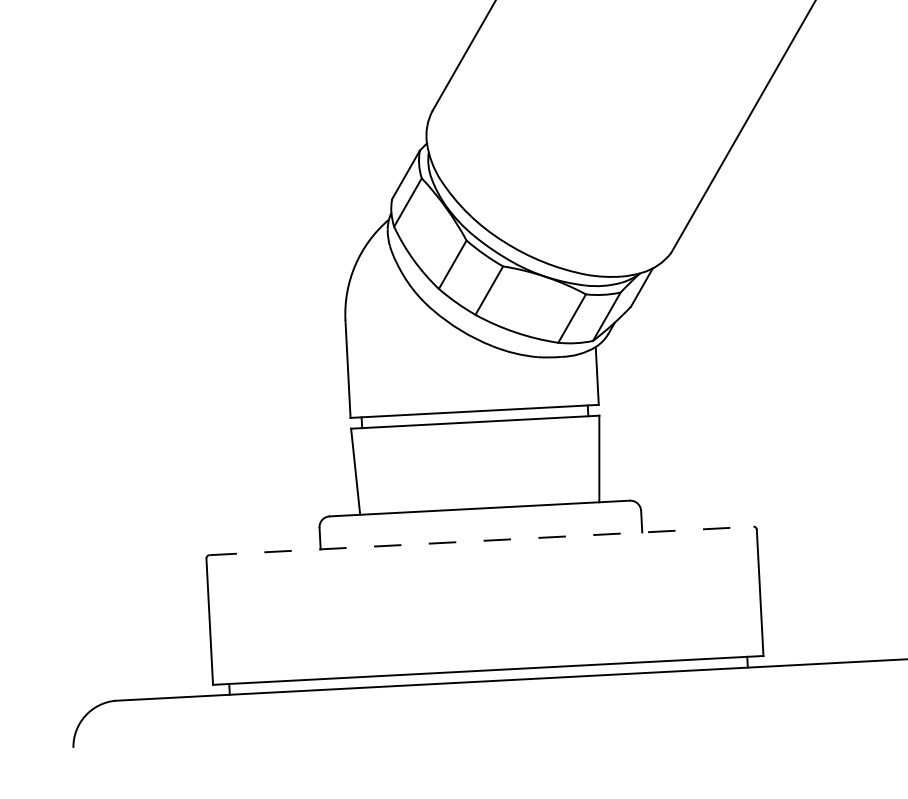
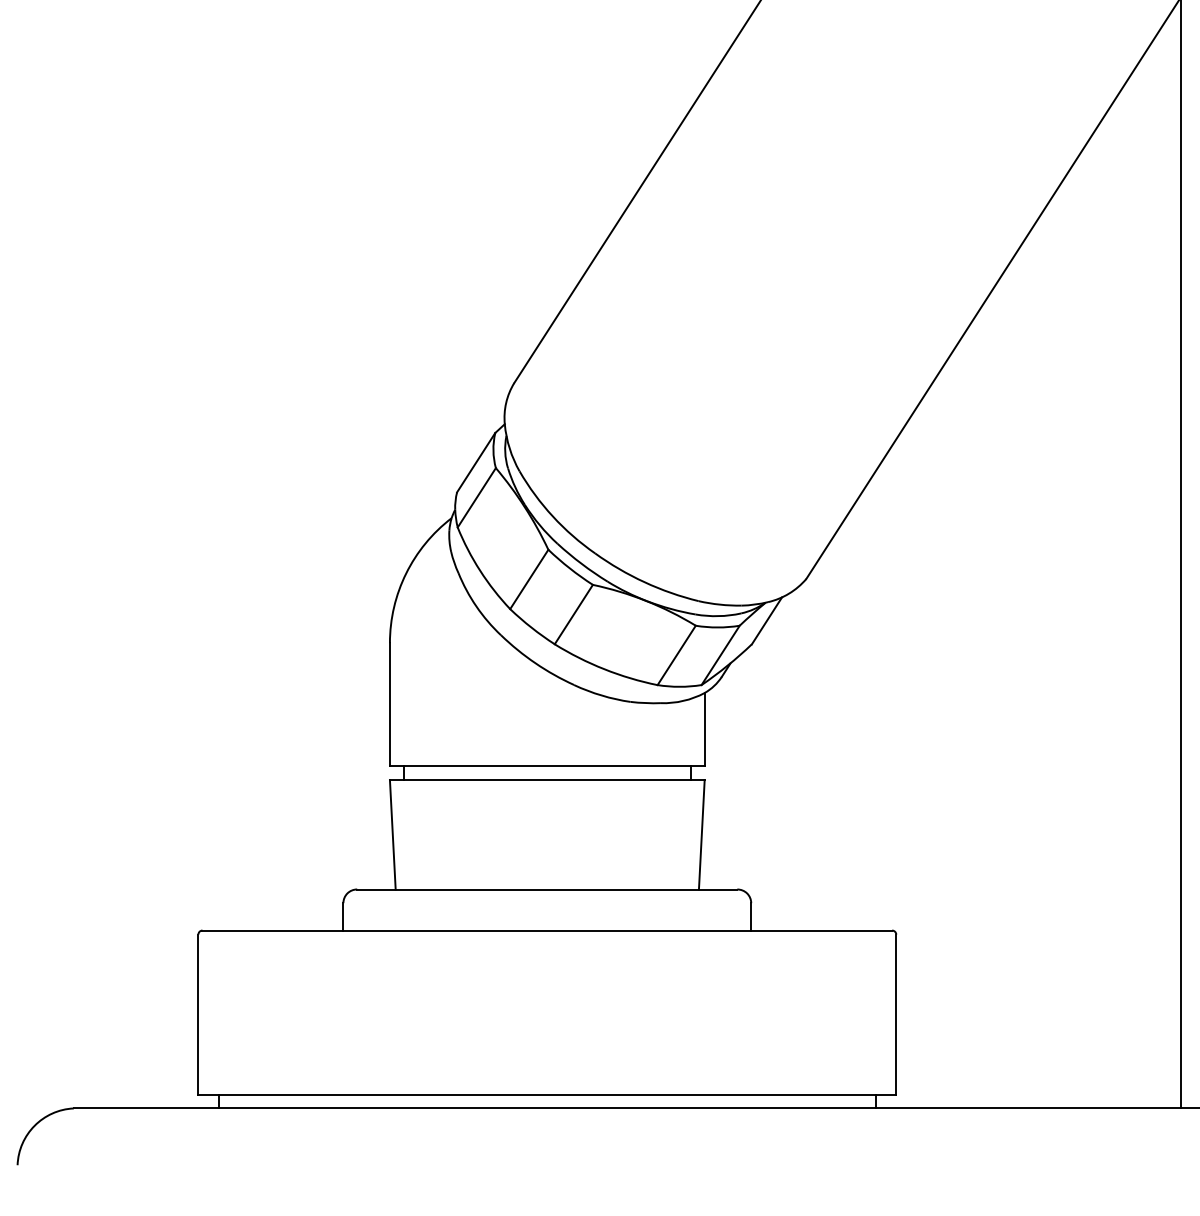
line: (481, 540) -> (547, 930), dashed -> solid

